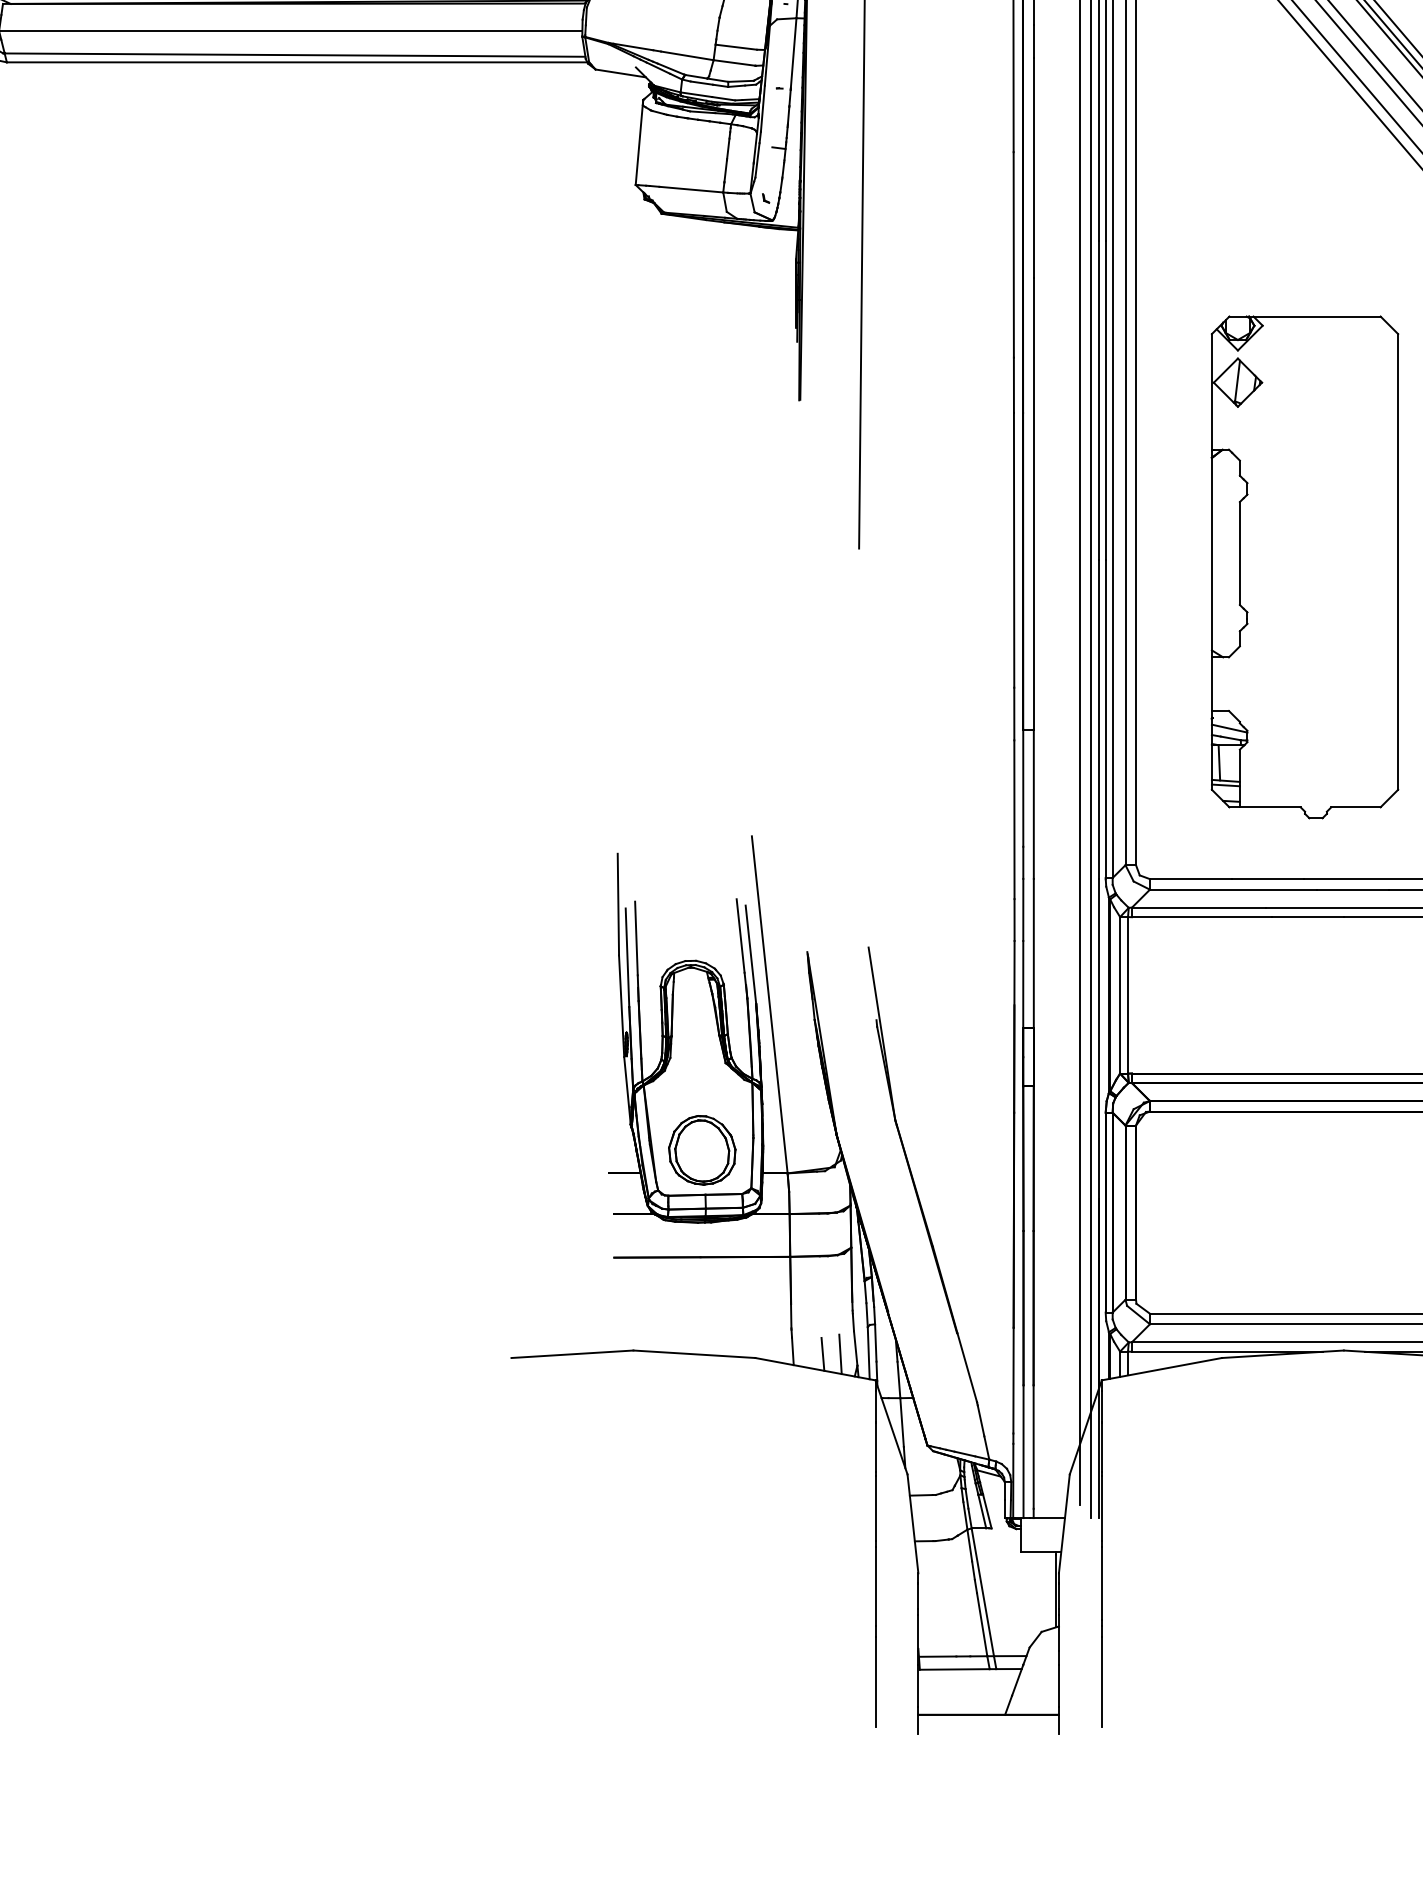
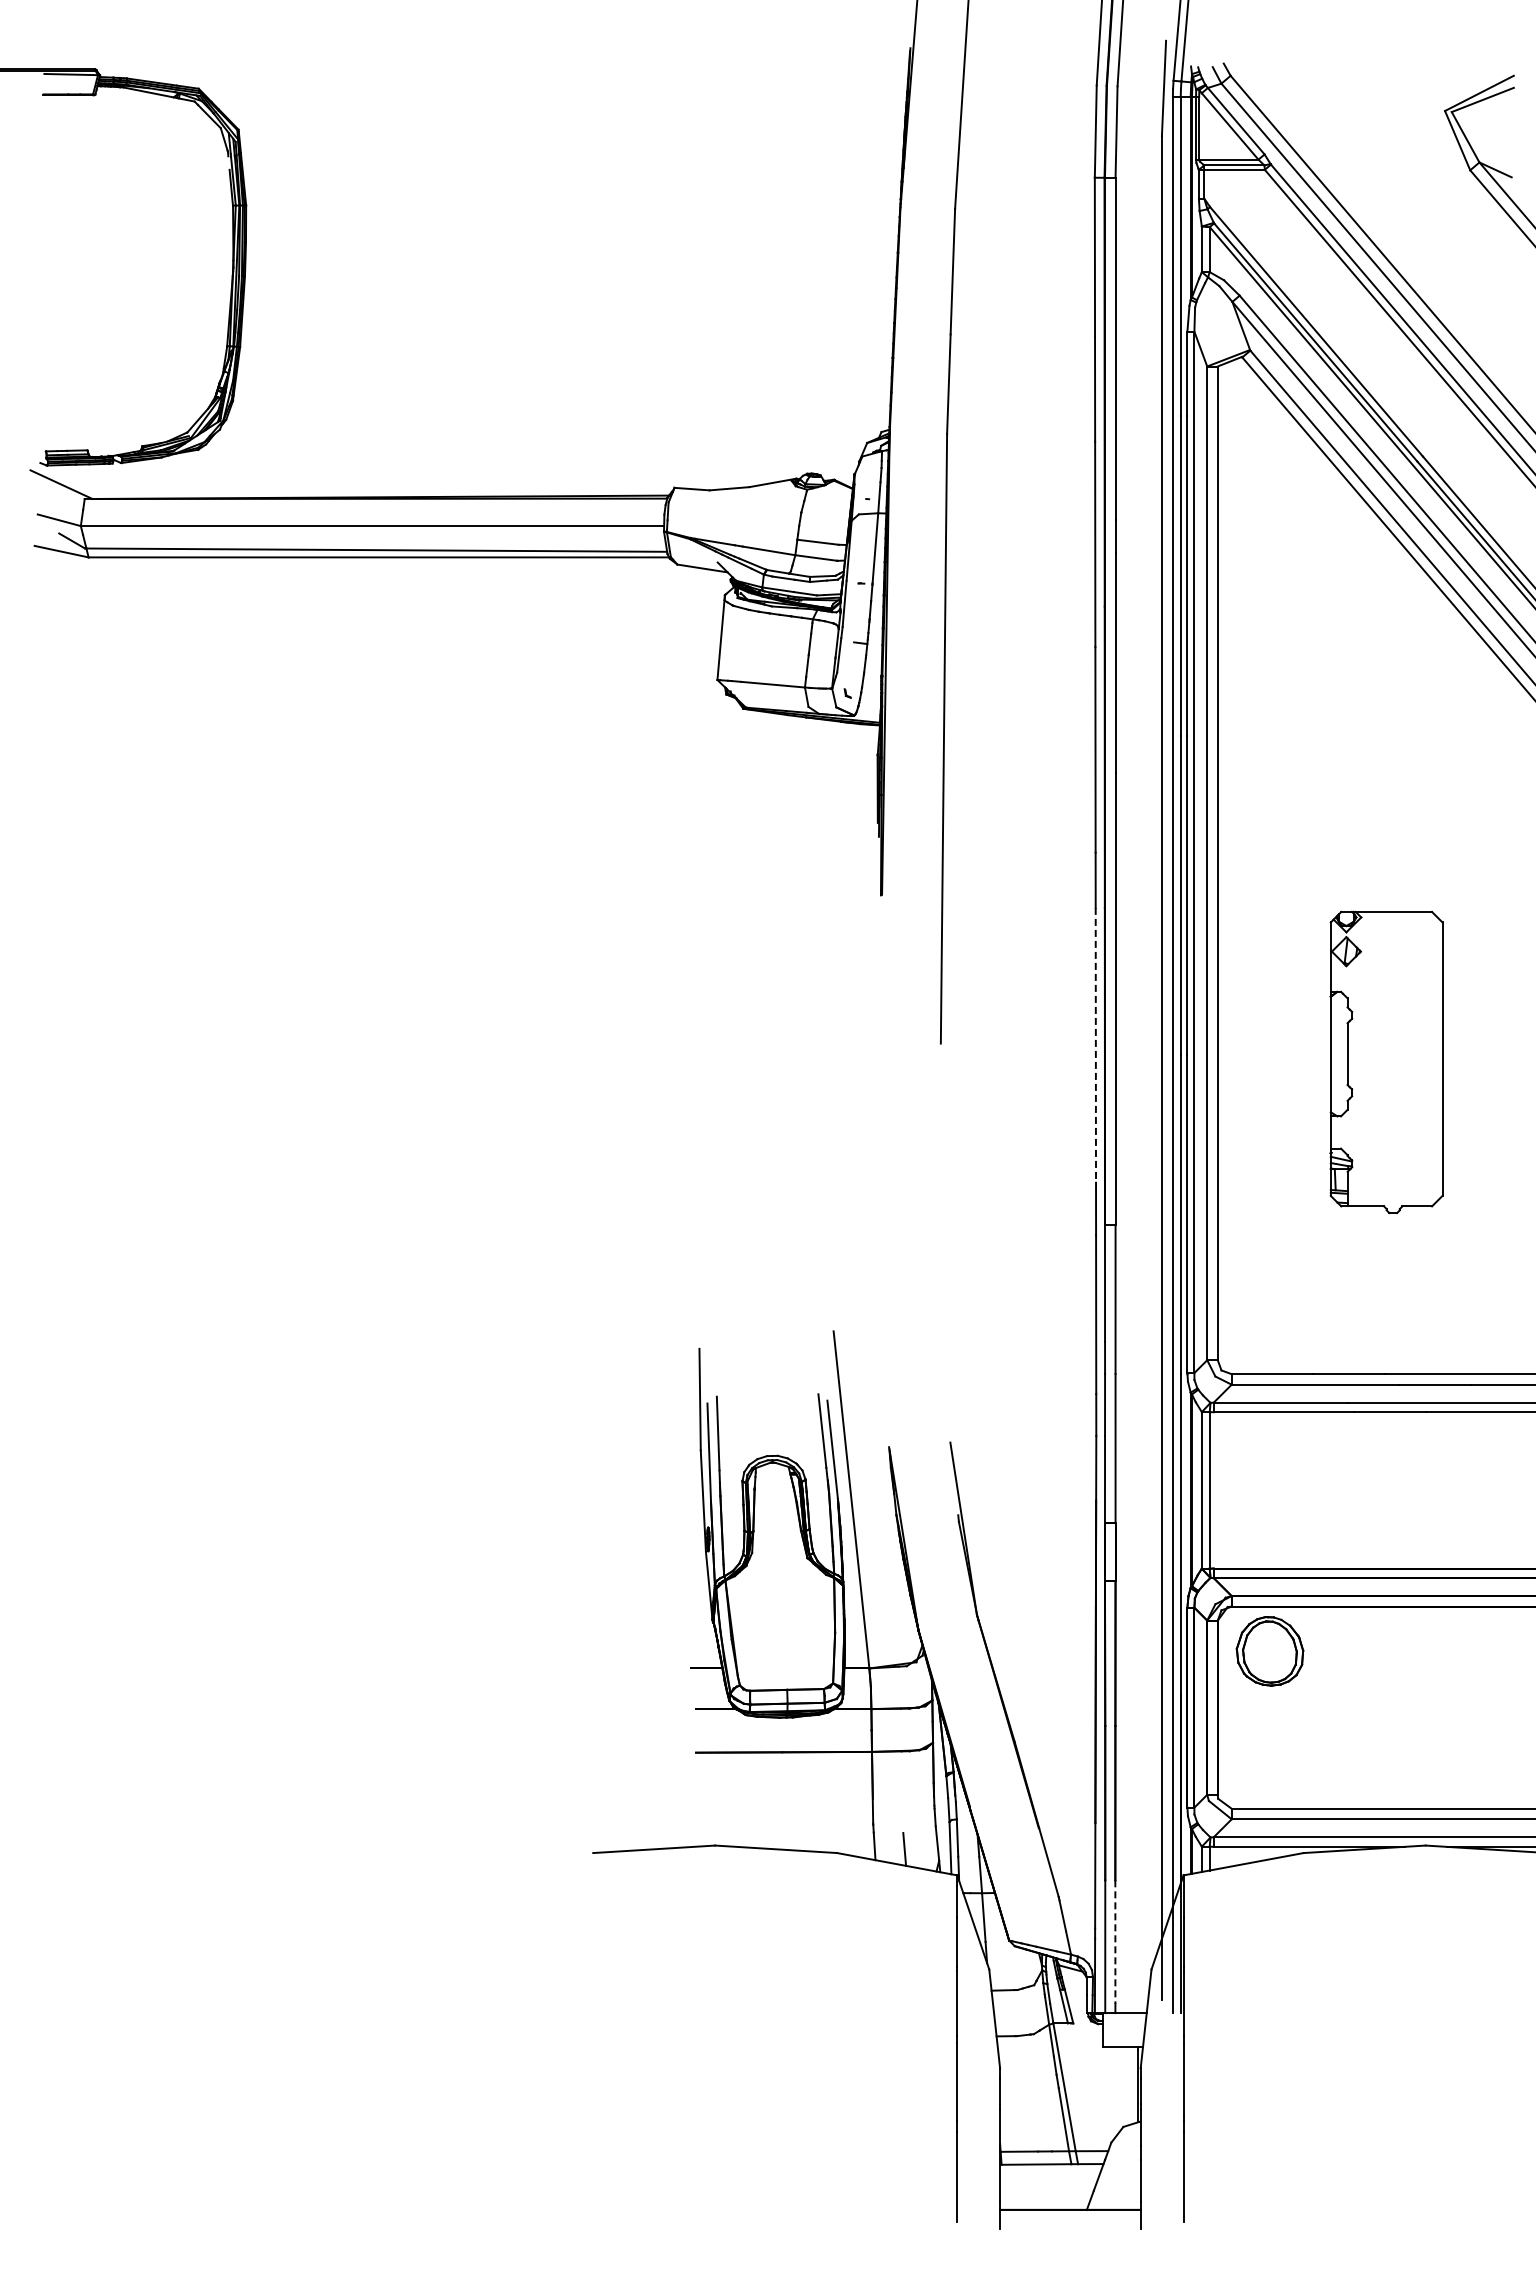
line: (1013, 550) -> (1095, 1045), solid -> dashed
part: (1304, 567) -> (1386, 1062), size x0.6
part: (701, 1150) -> (1269, 1651), moved
line: (840, 1354) -> (922, 1849), removed
line: (1033, 1447) -> (1115, 1942), solid -> dashed

